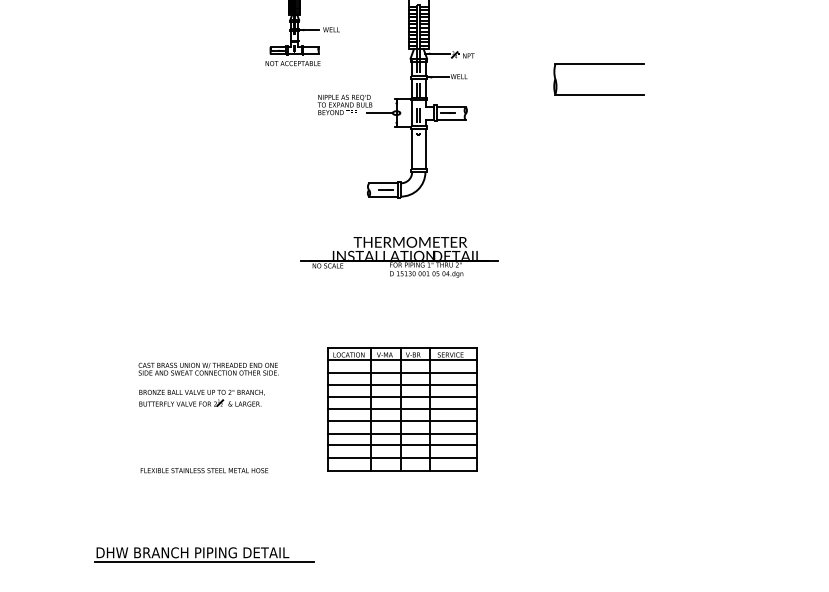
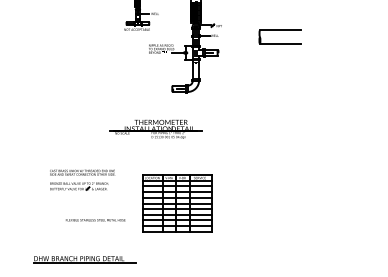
part: (398, 255) -> (155, 128), moved
part: (208, 383) -> (82, 179), moved
part: (402, 409) -> (177, 203), moved
part: (204, 554) -> (84, 259), moved

